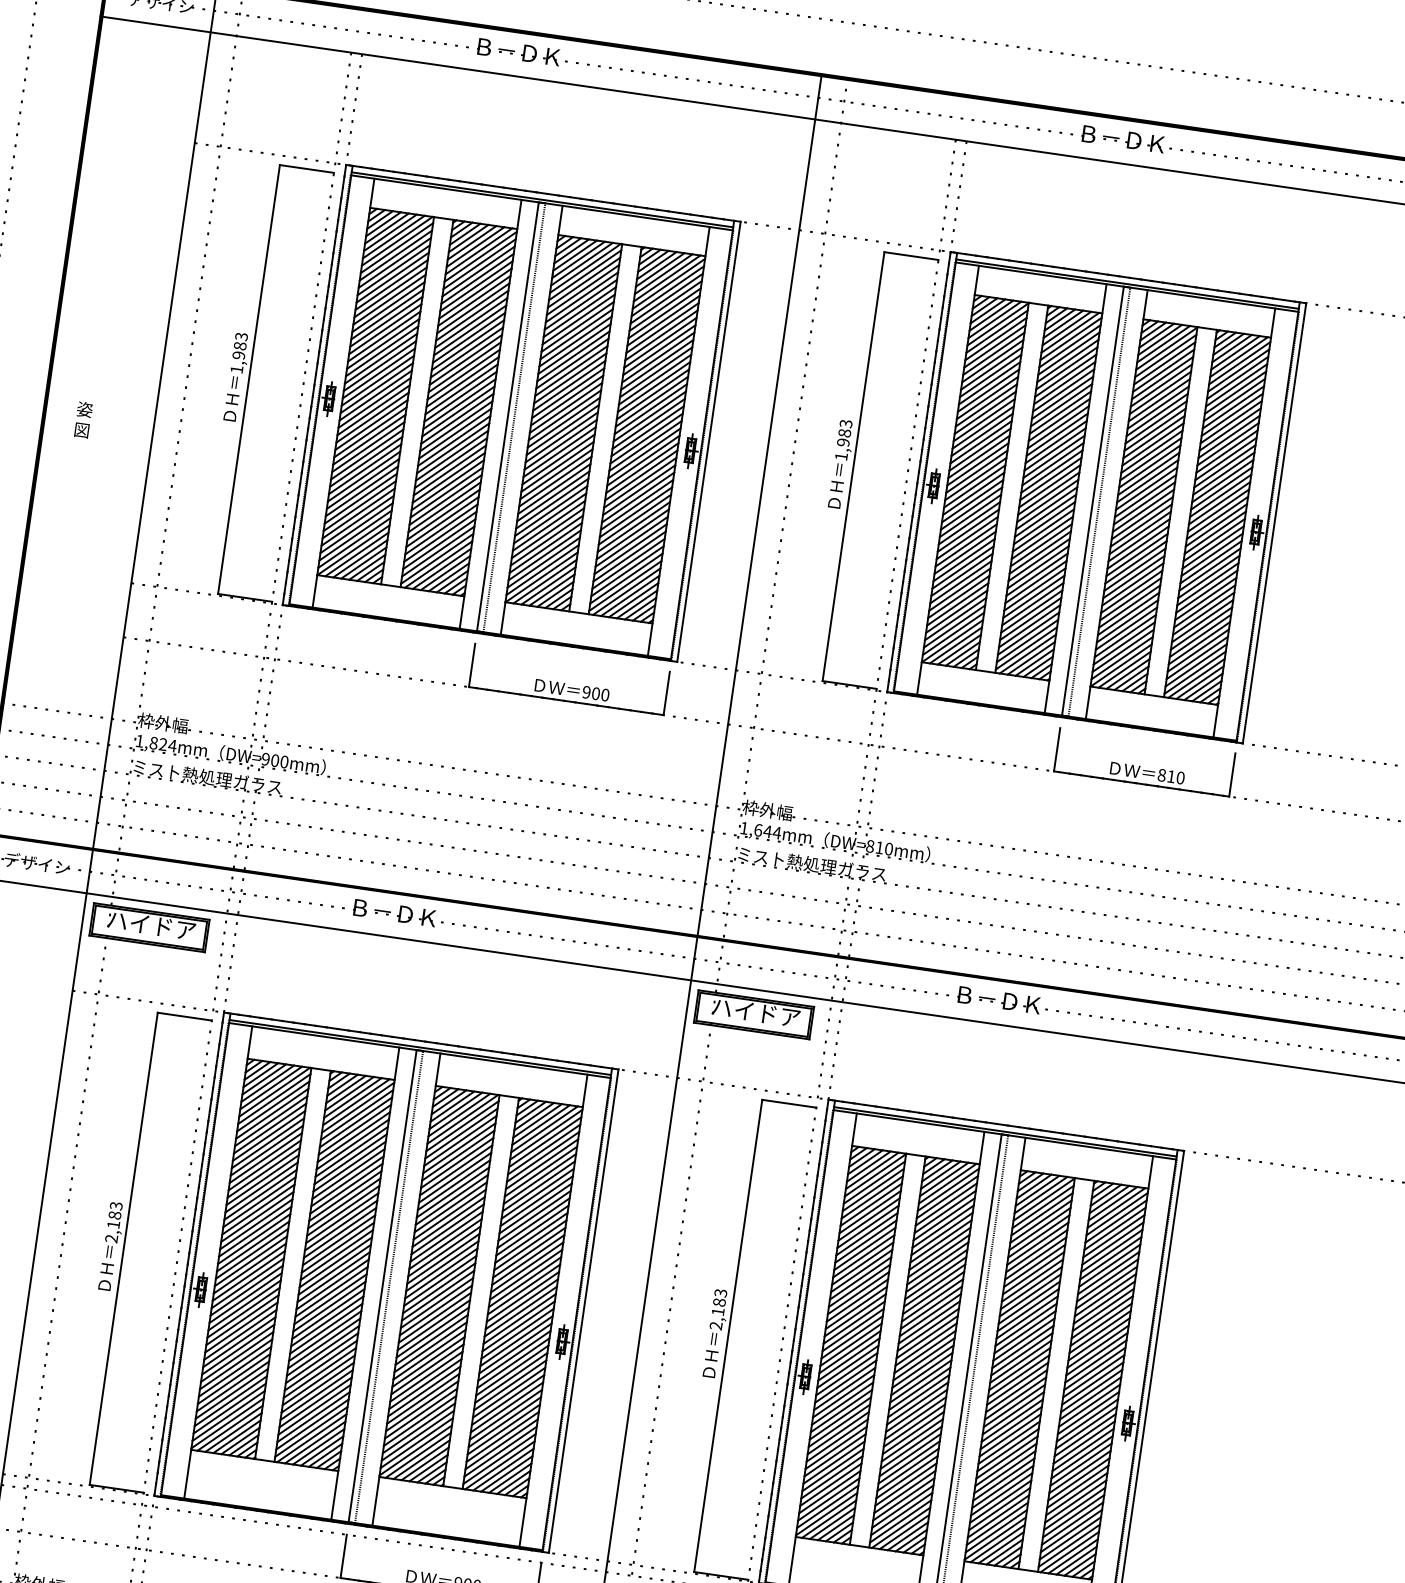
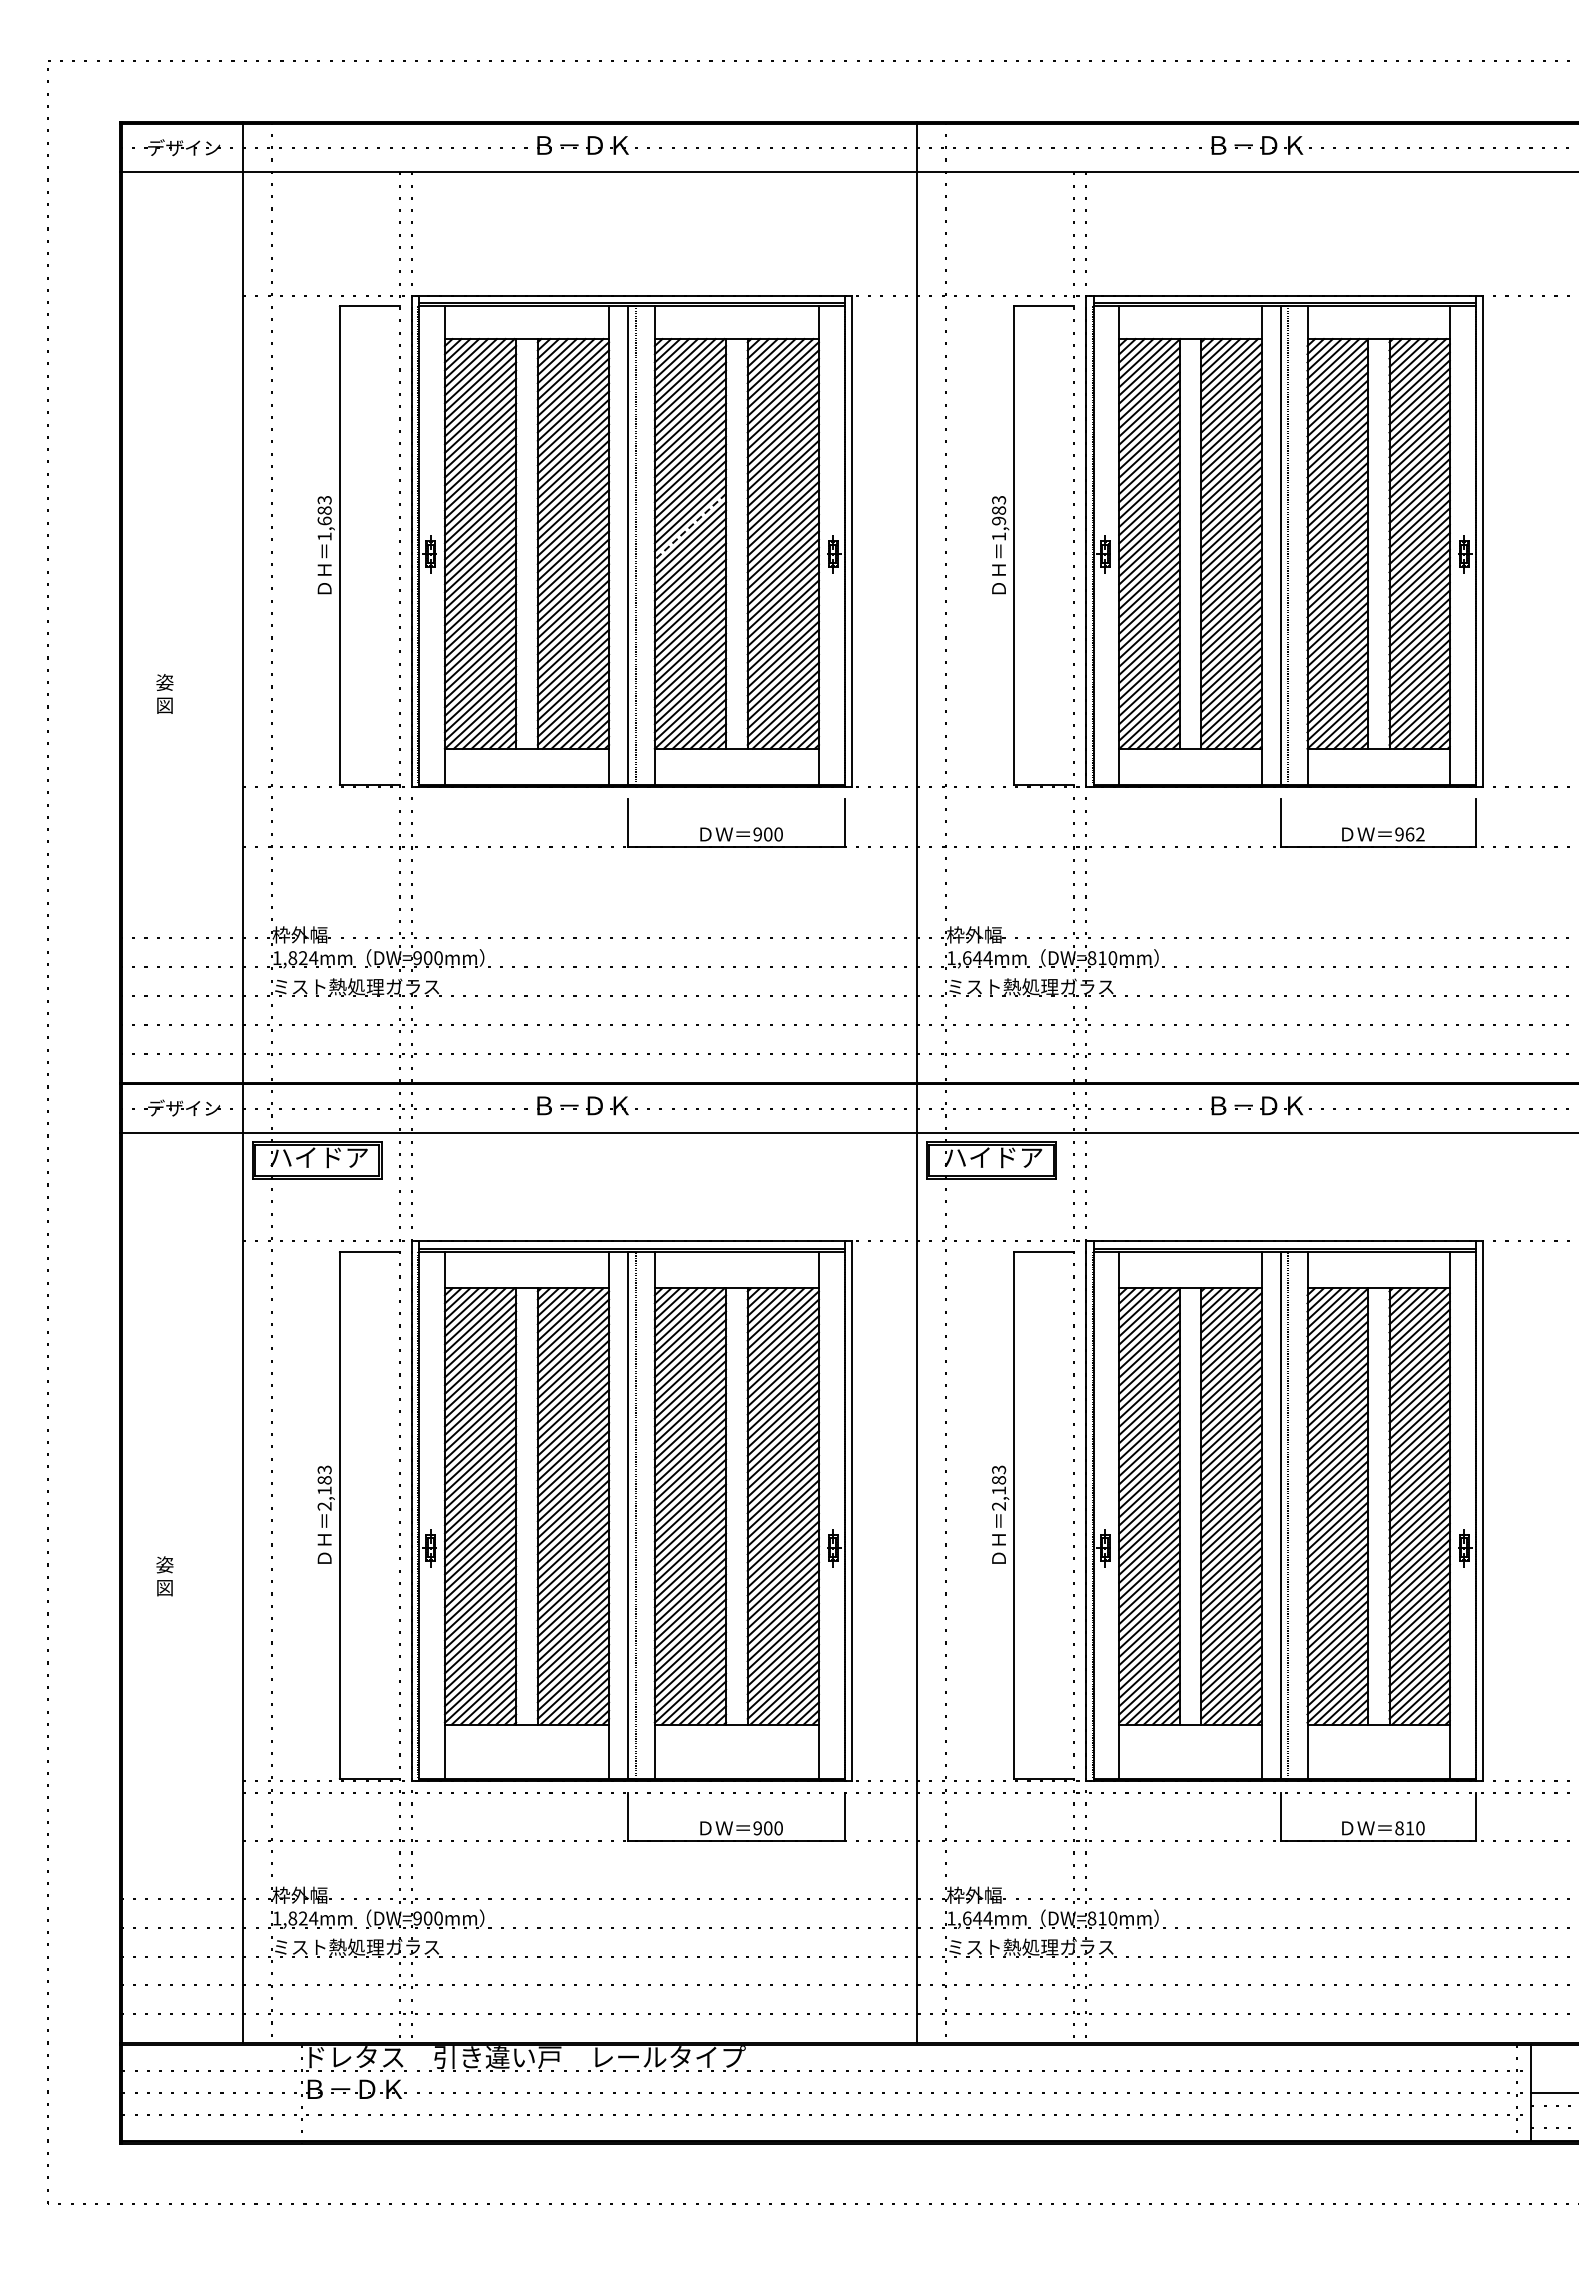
text: (238, 354) -> (324, 520), 1,983 -> 1,683
line: (566, 407) -> (690, 526), solid -> dashed
text: (83, 419) -> (164, 693), moved
text: (1170, 776) -> (1409, 834), 810 -> 962

